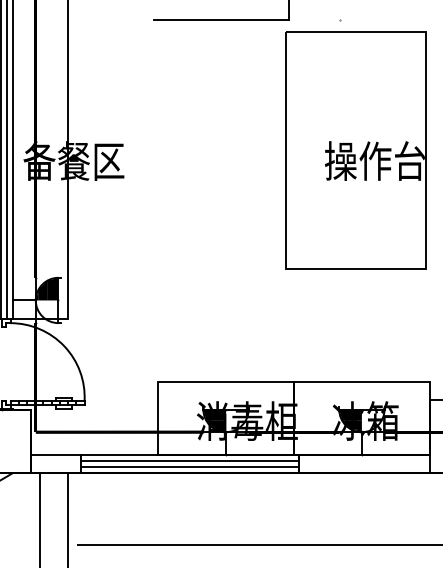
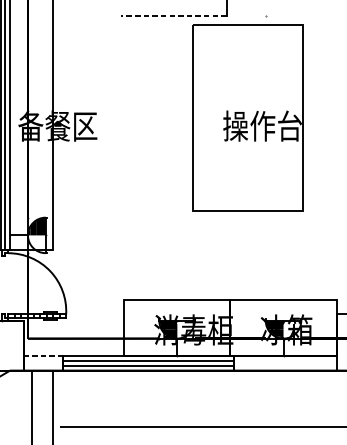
line: (221, 20) -> (173, 15), solid -> dashed
part: (355, 150) -> (247, 117), moved
line: (56, 454) -> (44, 356), solid -> dashed

